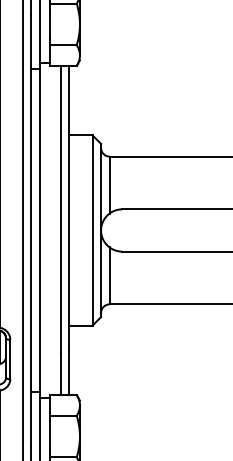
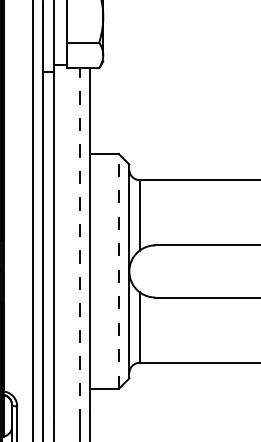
line: (60, 209) -> (79, 245), solid -> dashed
line: (92, 230) -> (118, 271), solid -> dashed

